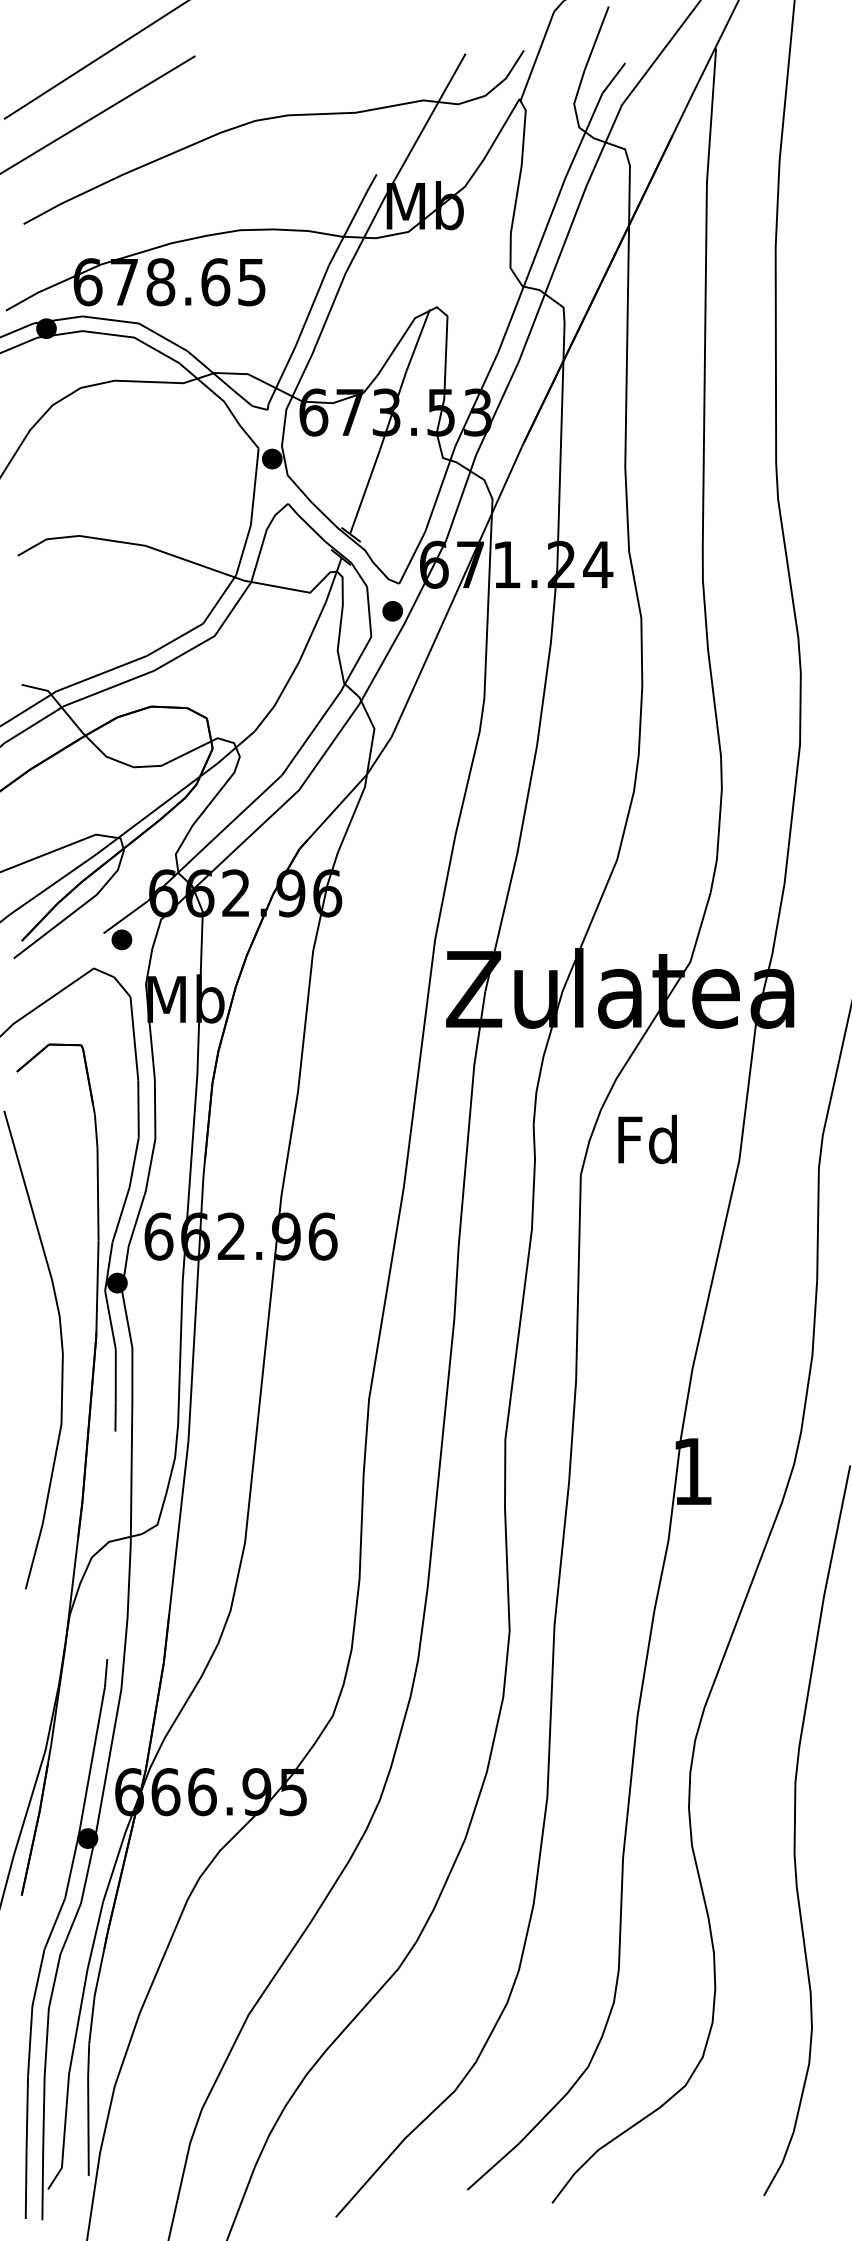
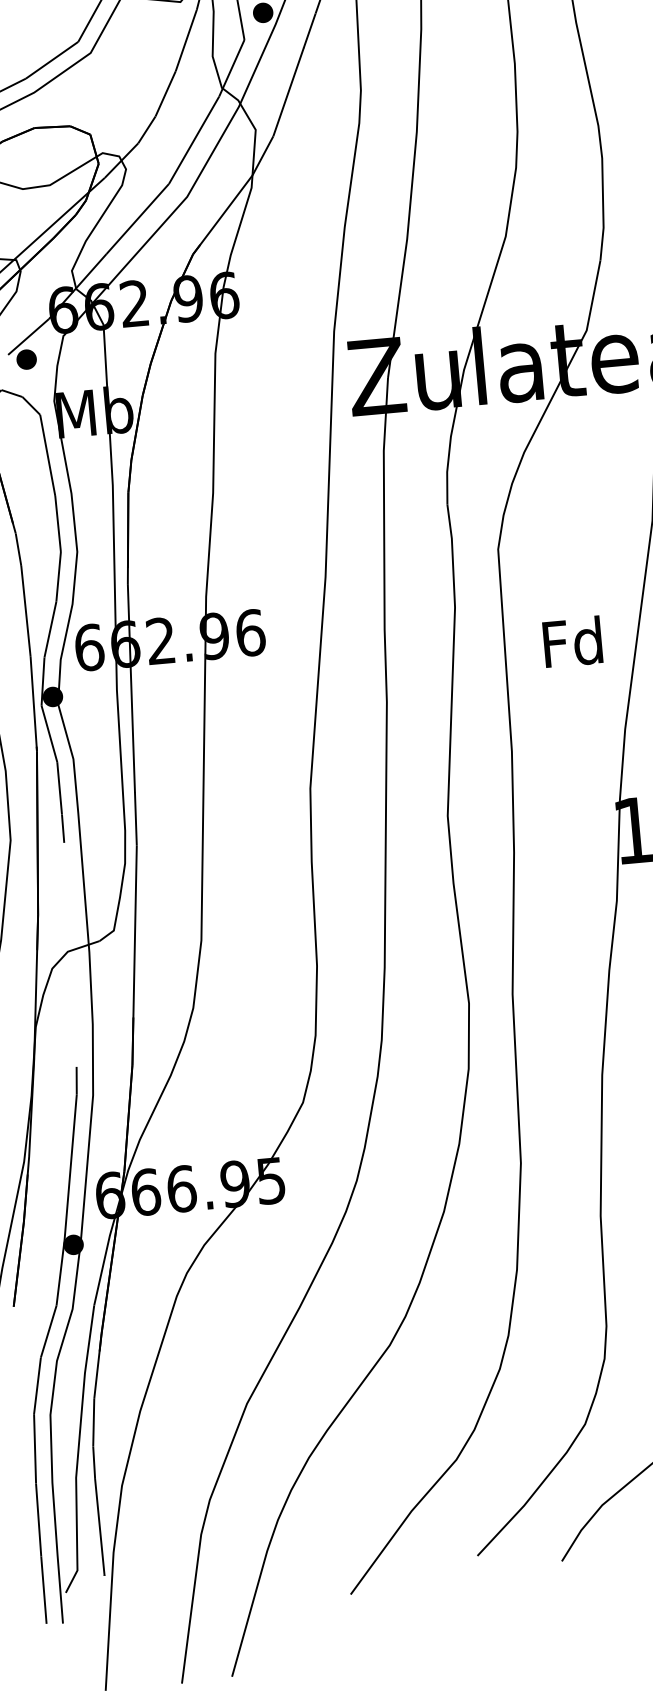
text: (647, 1139) -> (572, 642), moved

